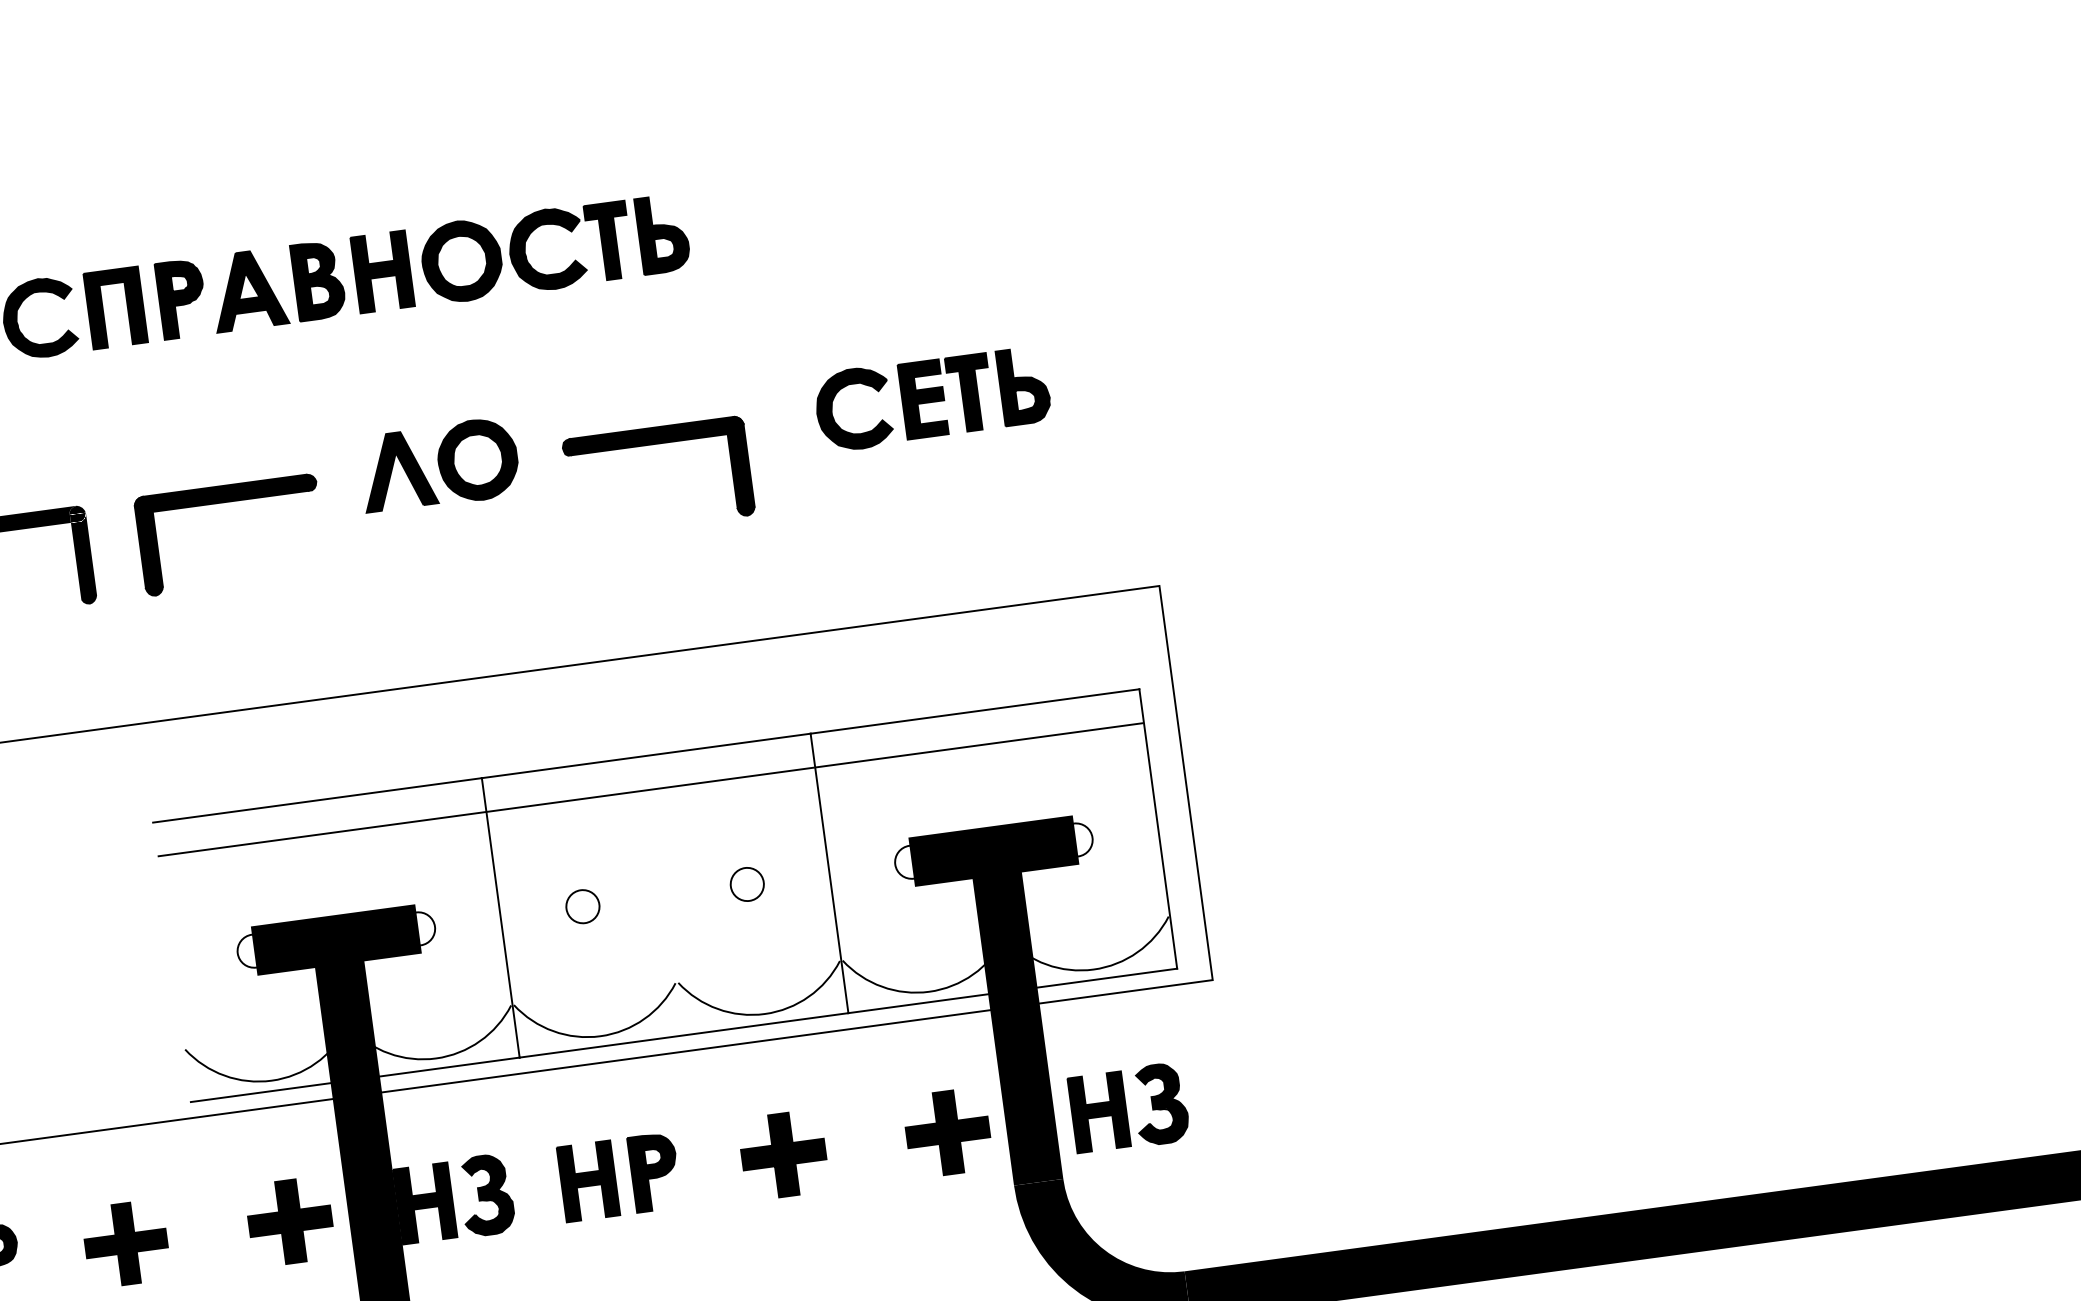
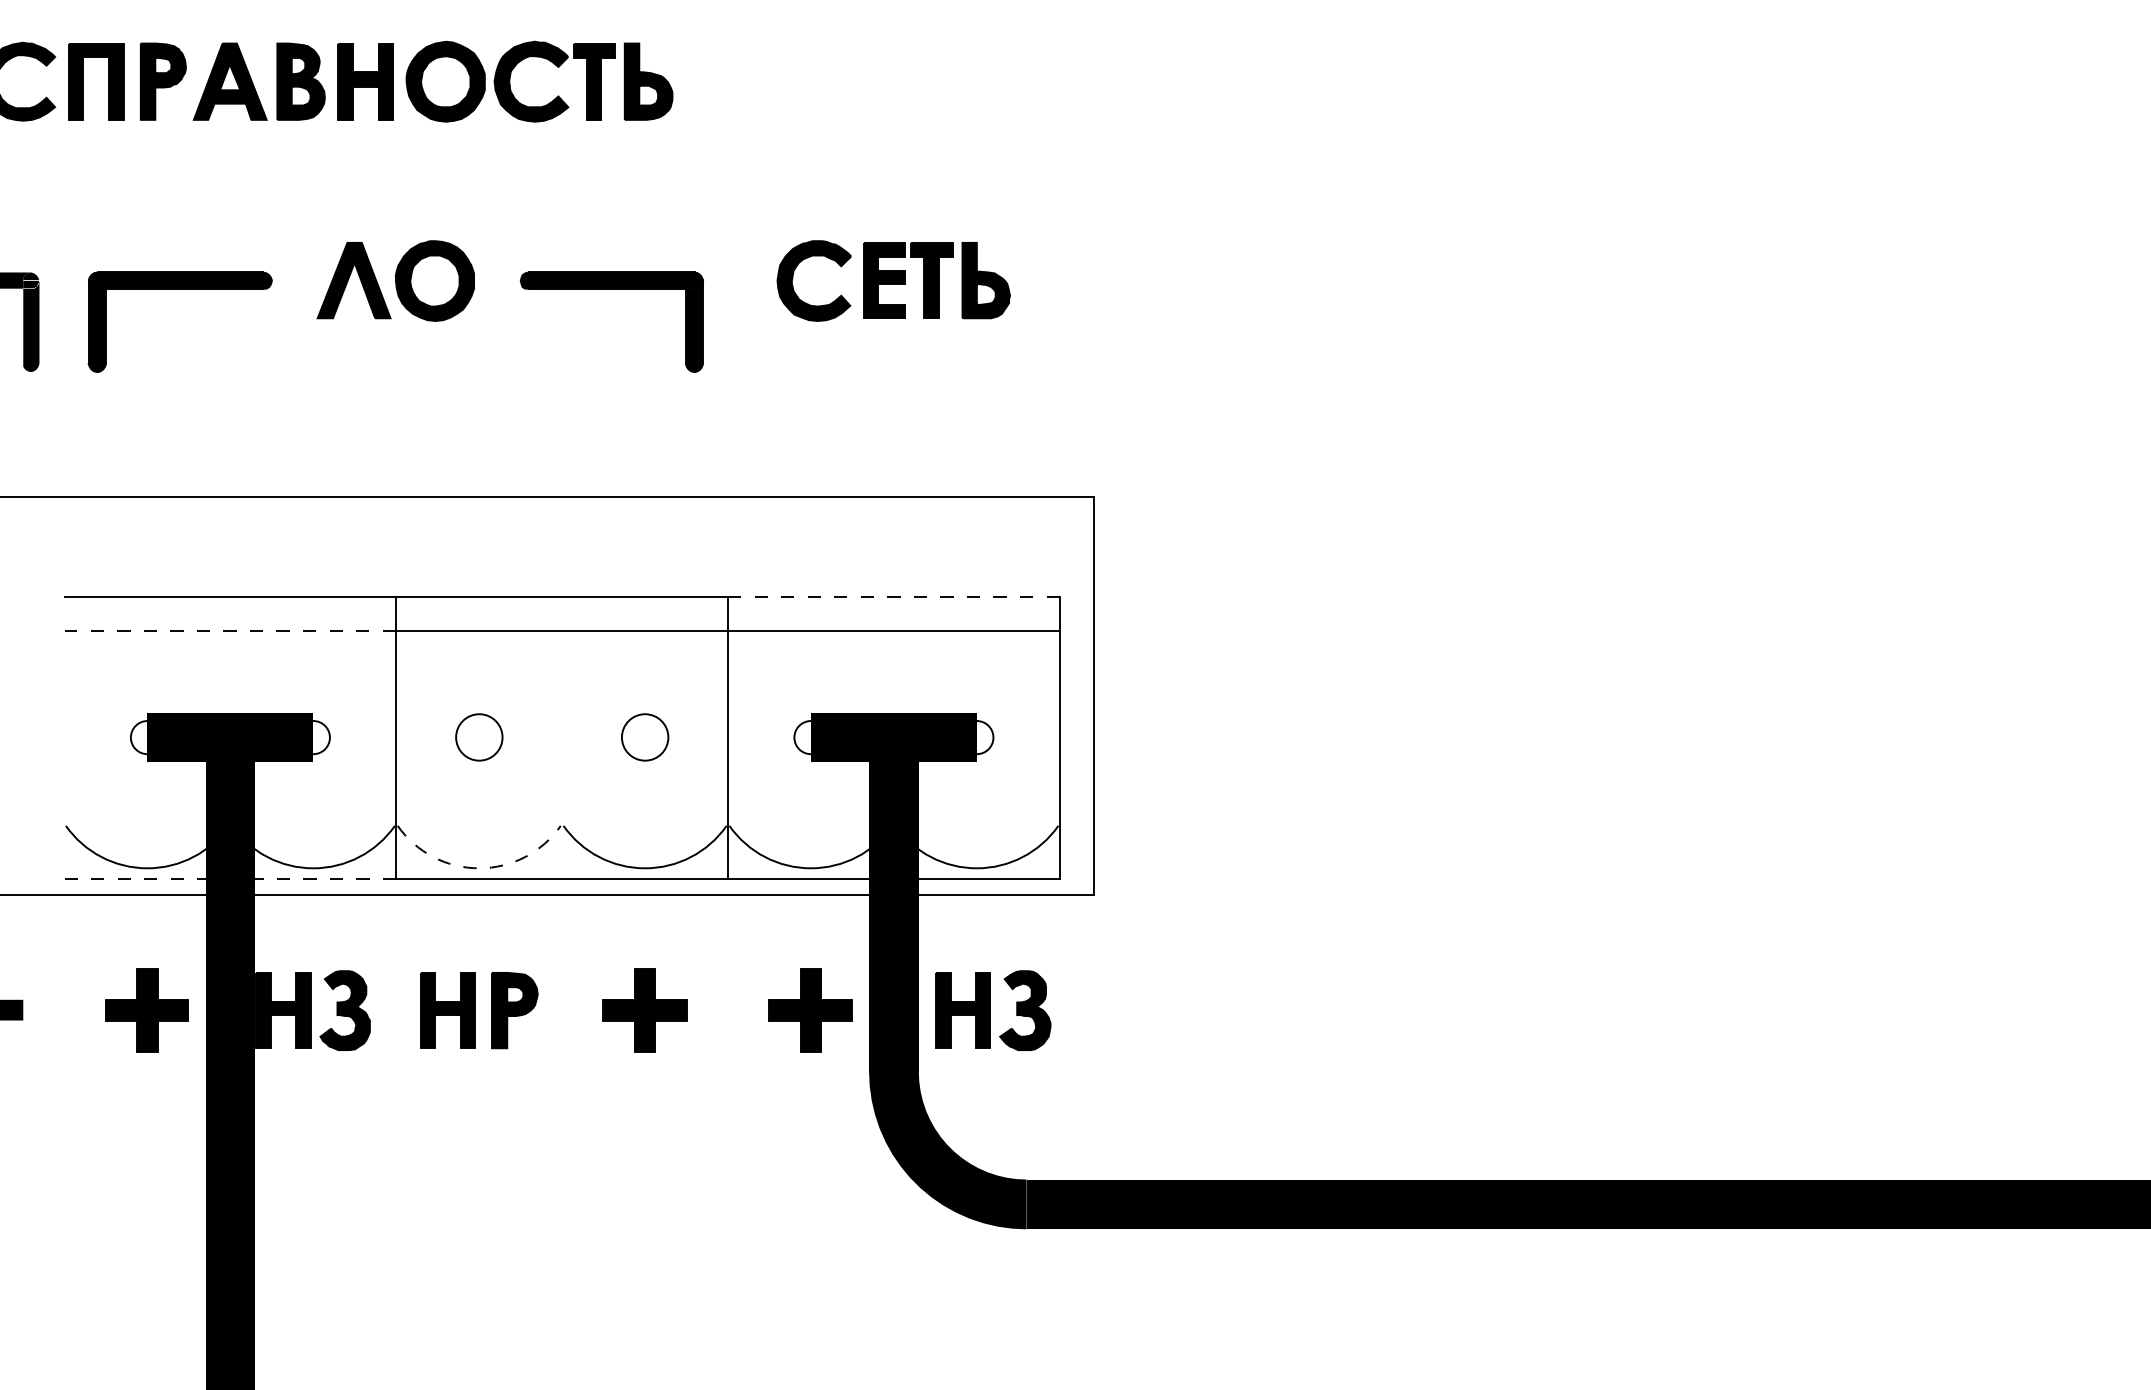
line: (974, 711) -> (893, 596), solid -> dashed
line: (322, 833) -> (230, 630), solid -> dashed
circle: (746, 884) -> (644, 737), size x1.4
circle: (582, 906) -> (478, 737), size x1.4
arc: (600, 1036) -> (479, 868), solid -> dashed
line: (355, 1079) -> (230, 878), solid -> dashed

